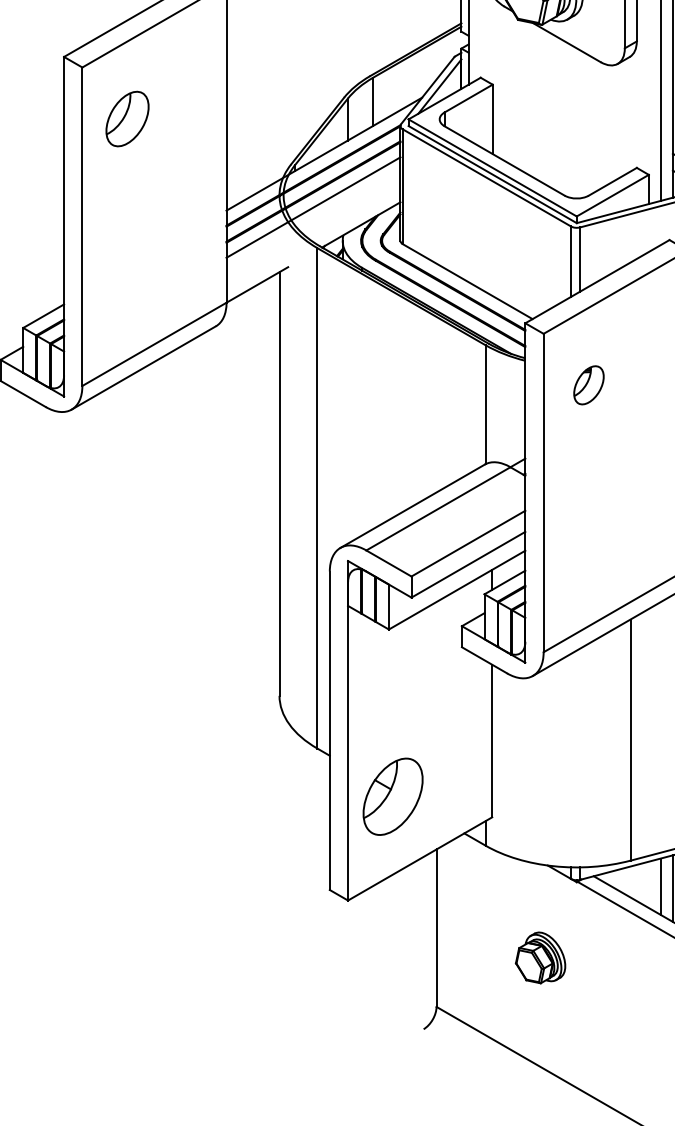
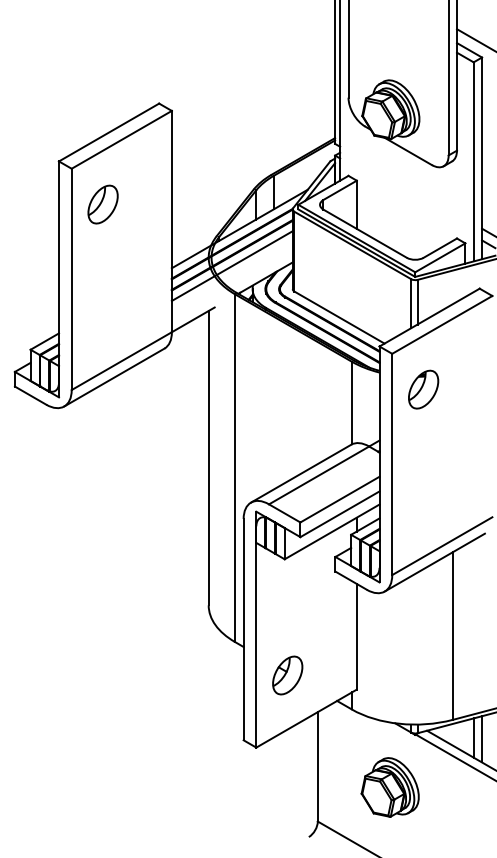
part: (588, 385) -> (423, 389), size x1.43
part: (392, 796) -> (287, 675), size x0.71
part: (539, 957) -> (389, 787), size x1.67

